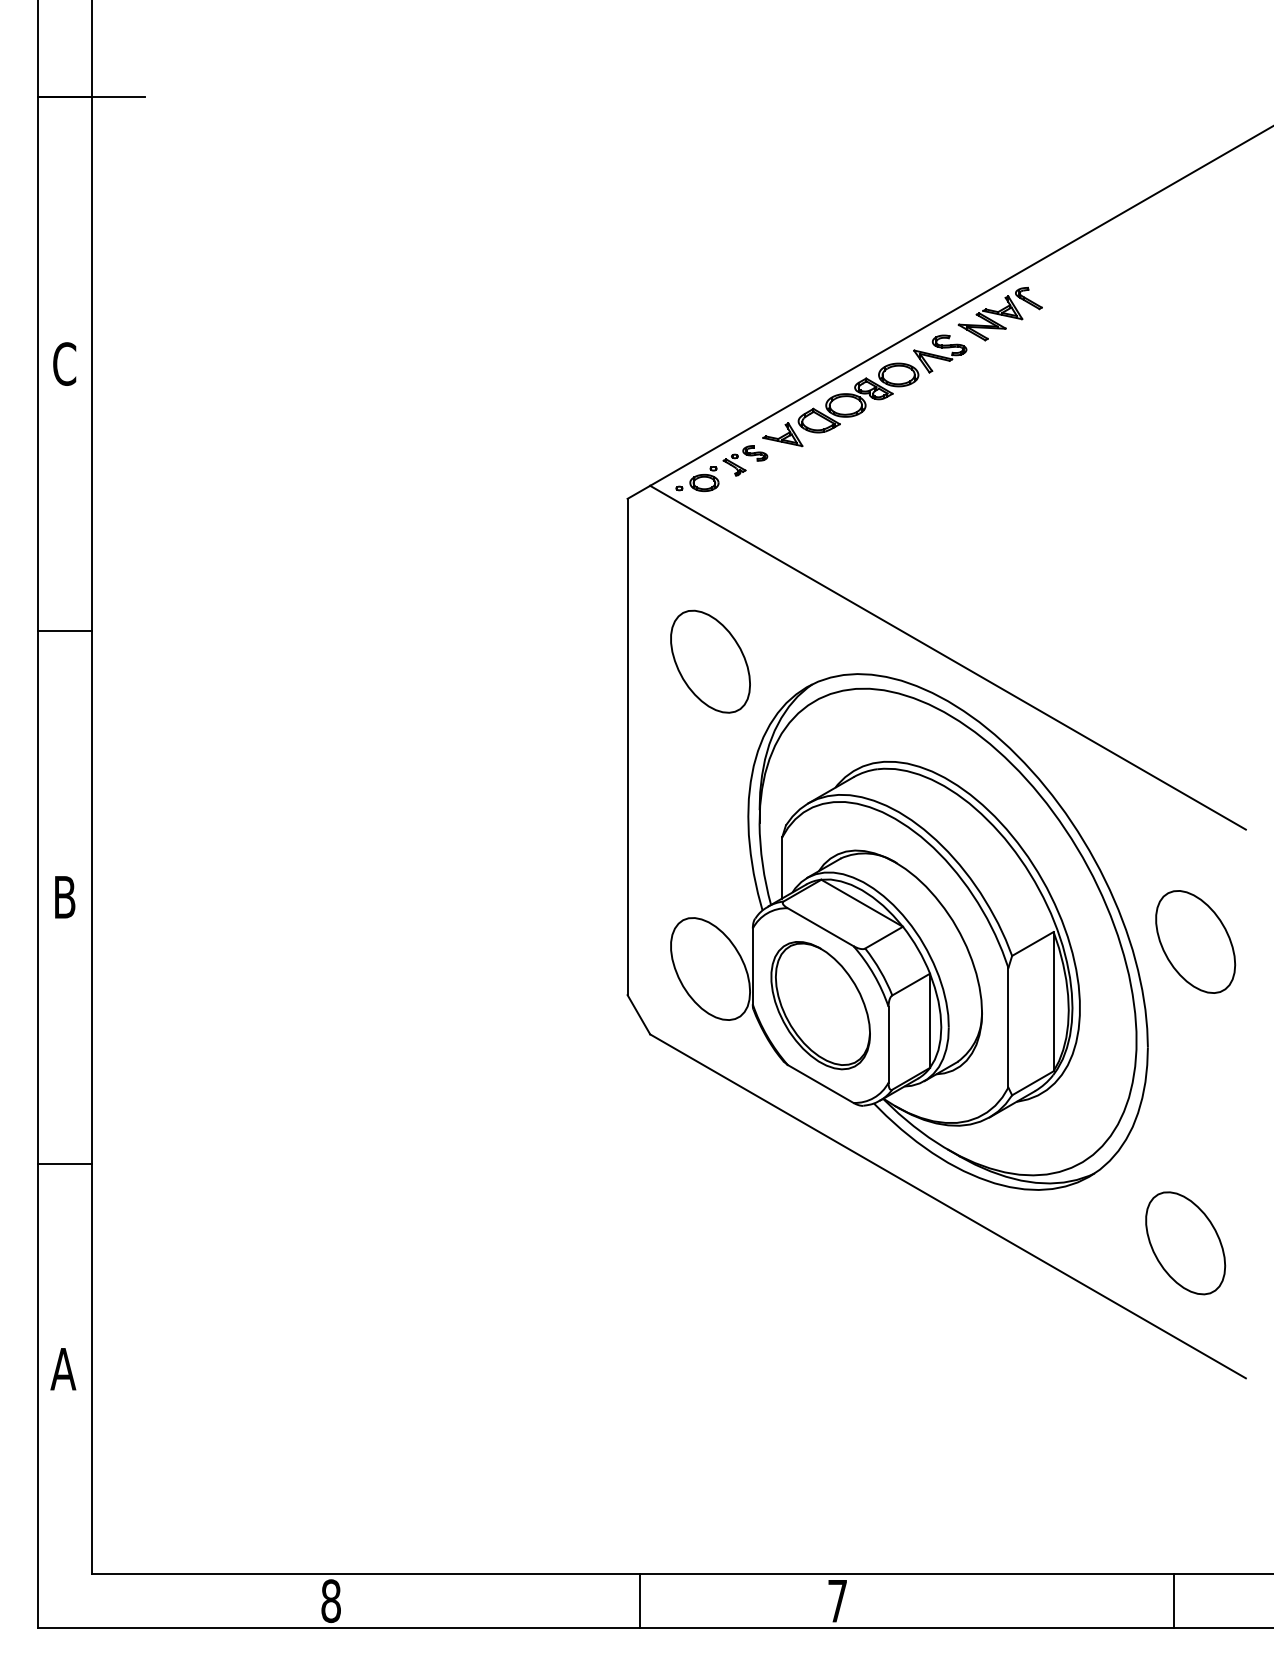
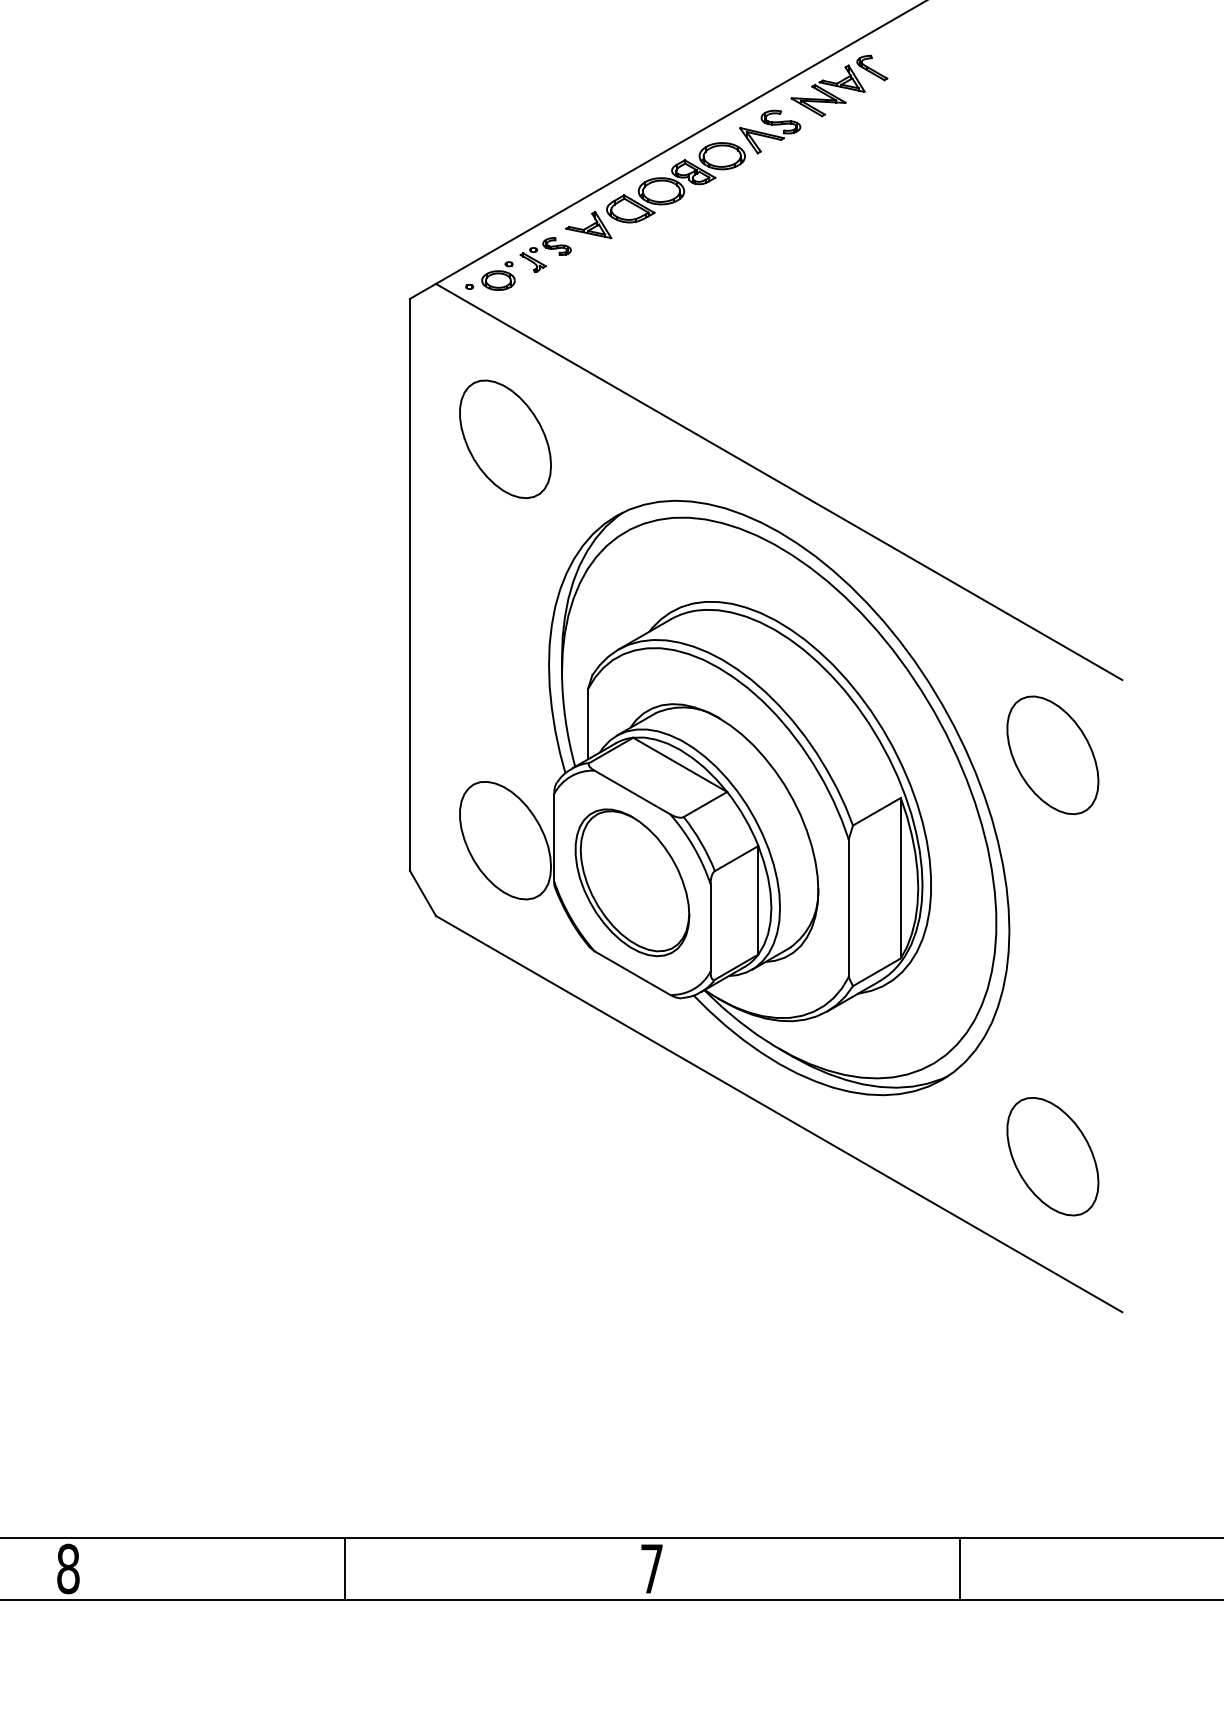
part: (710, 661) -> (505, 439), moved
part: (1195, 941) -> (1052, 754), moved
line: (639, 1600) -> (345, 1568), moved
line: (1173, 1600) -> (959, 1568), moved

